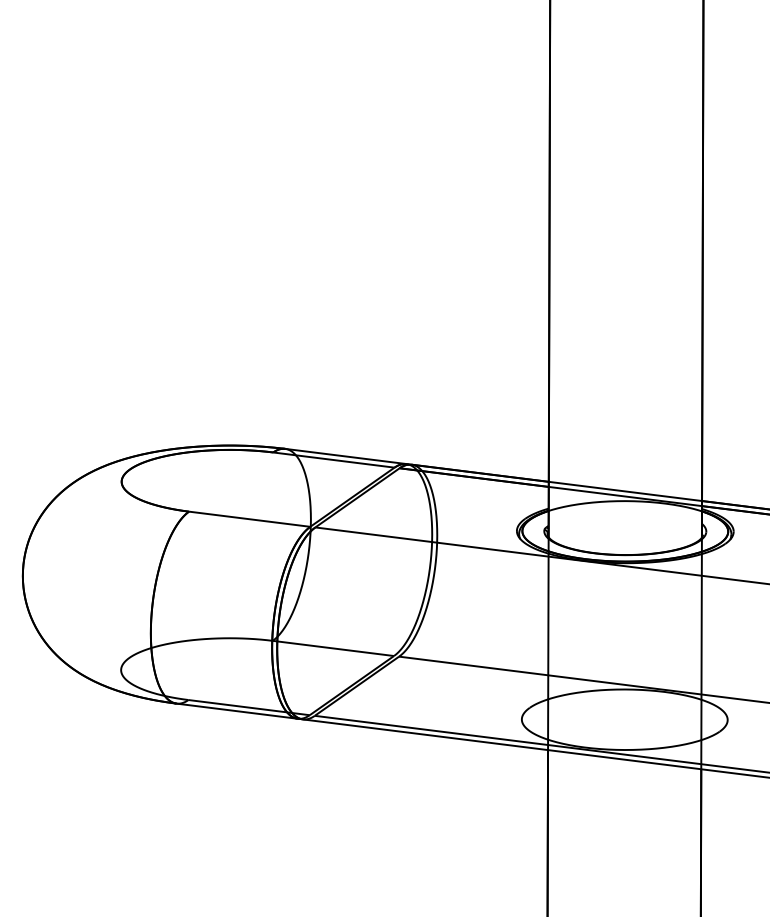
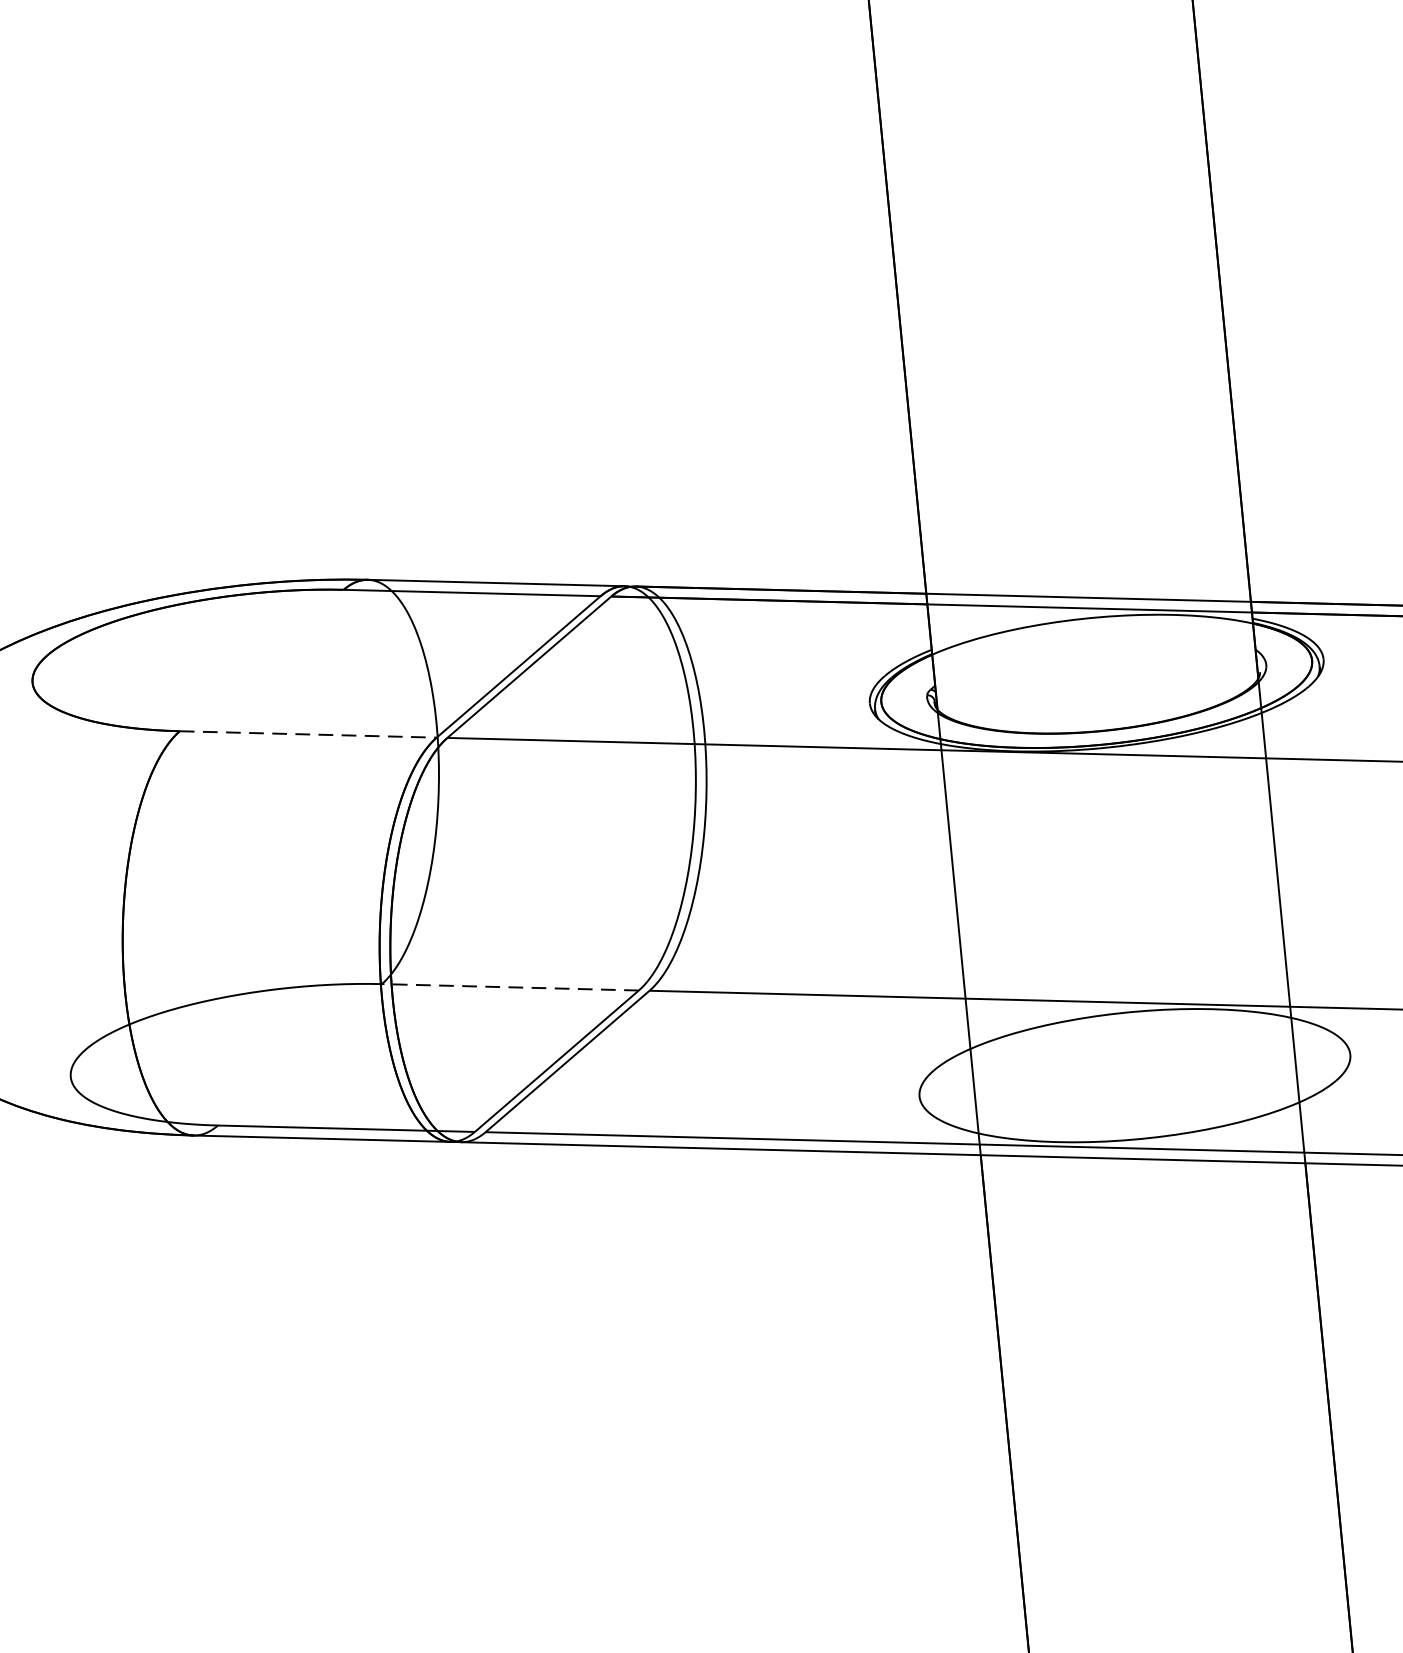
line: (250, 519) -> (310, 734), solid -> dashed
line: (332, 648) -> (508, 987), solid -> dashed

